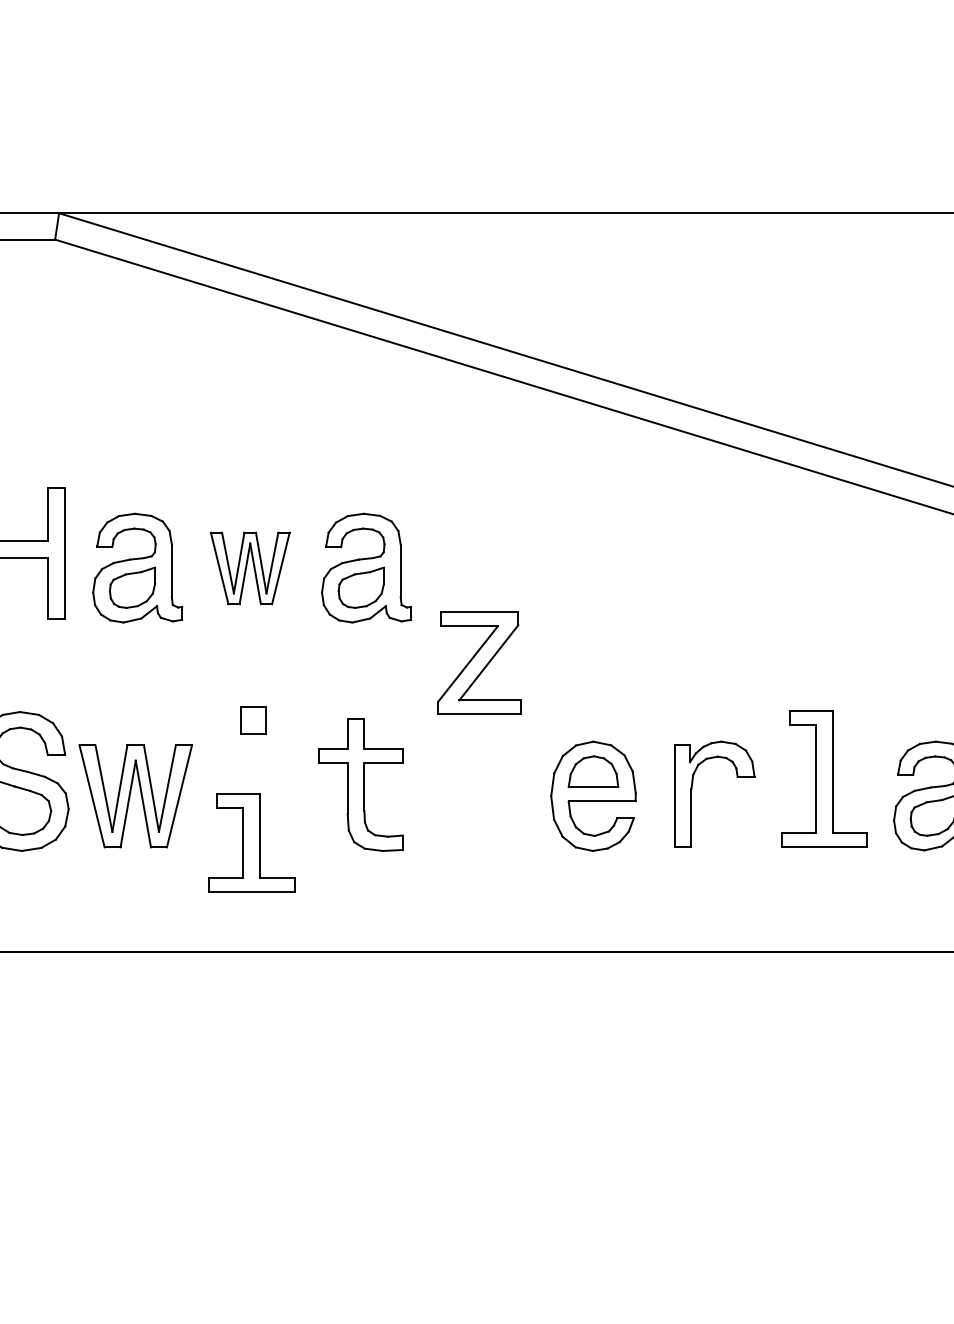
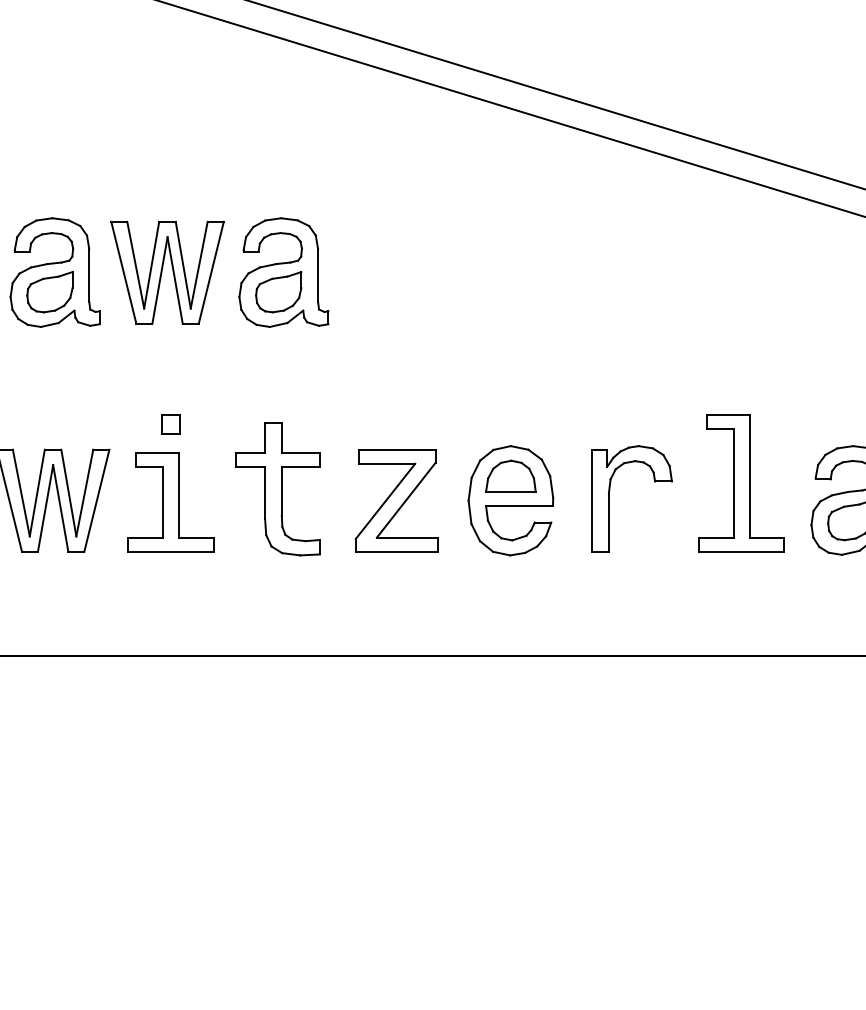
part: (250, 568) -> (167, 272), size x1.43
part: (479, 662) -> (396, 499), moved
part: (253, 720) -> (170, 424), size x0.71
part: (251, 842) -> (170, 501), moved

